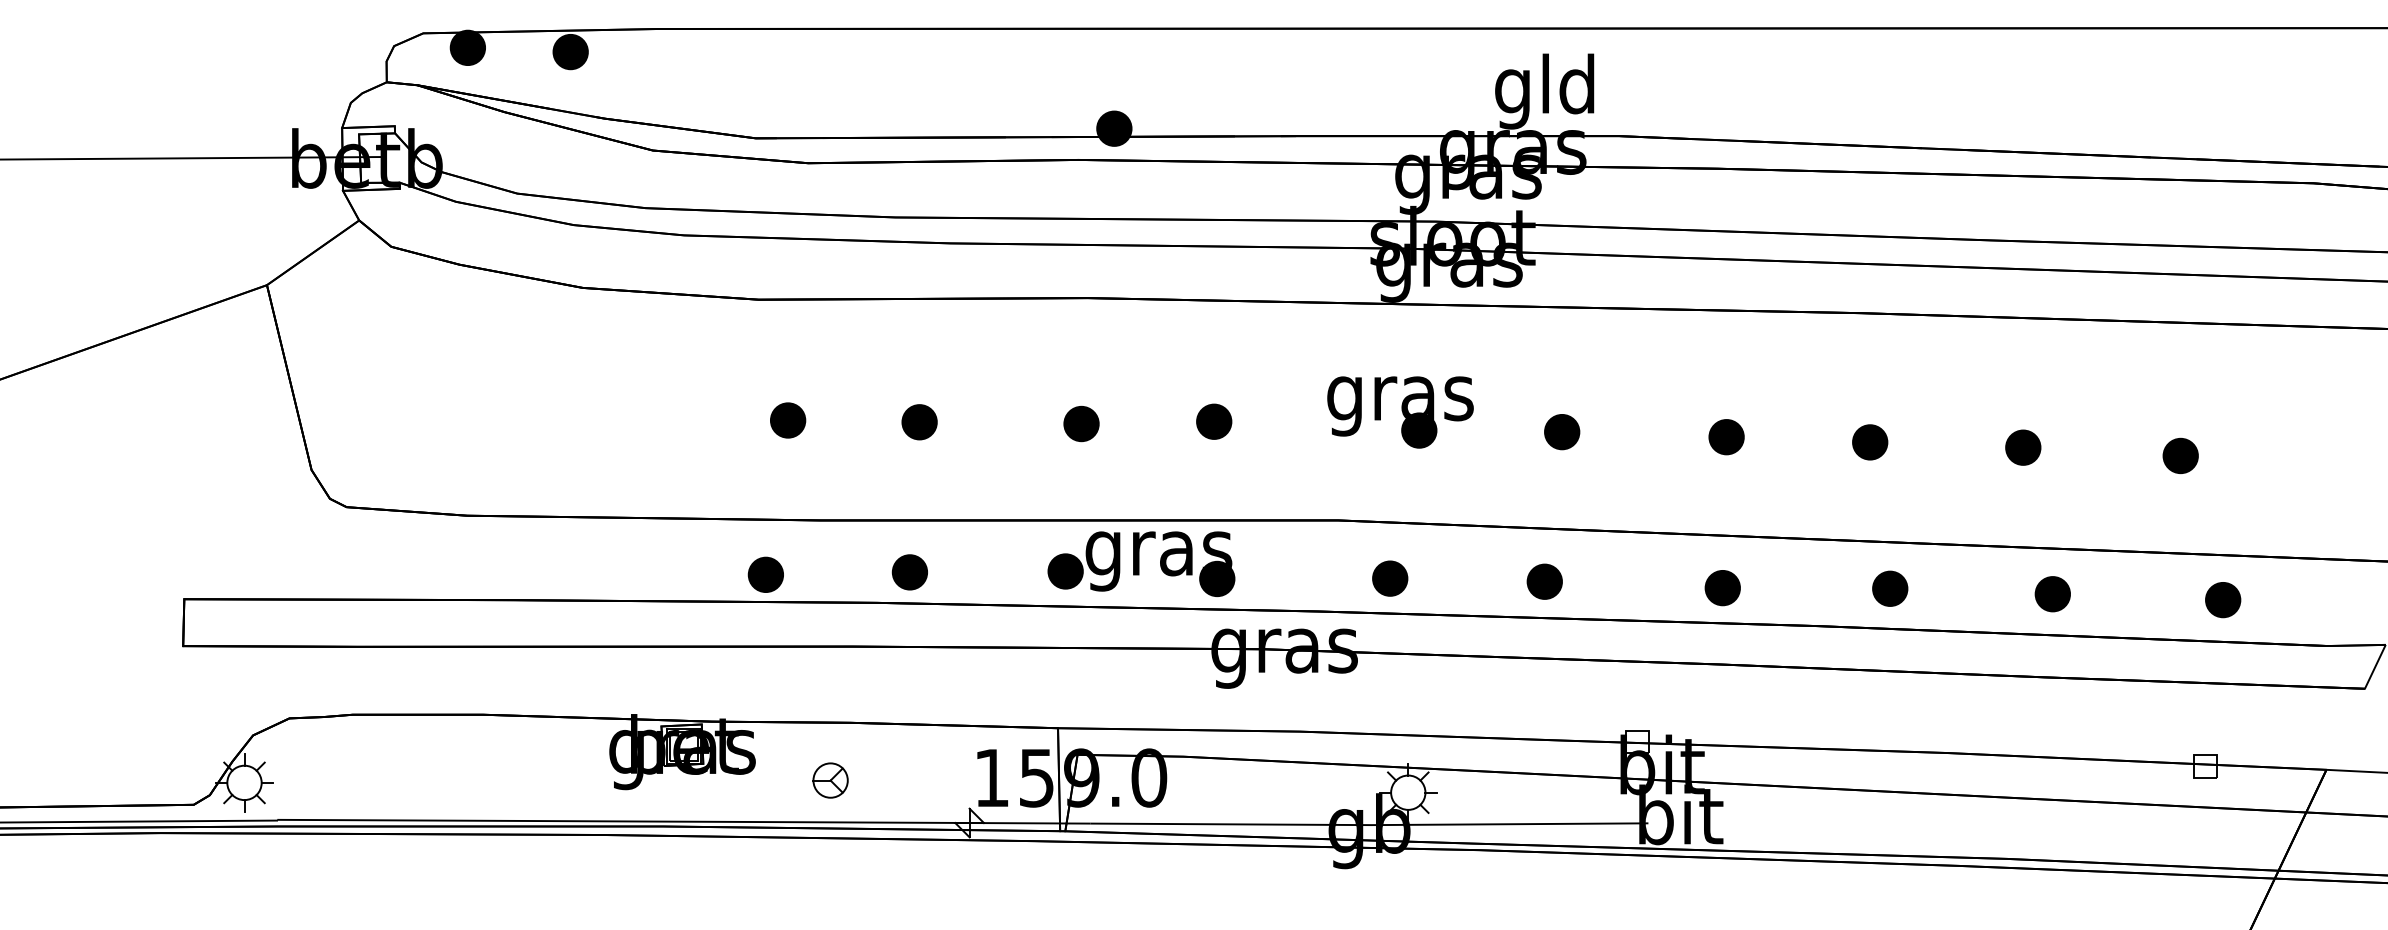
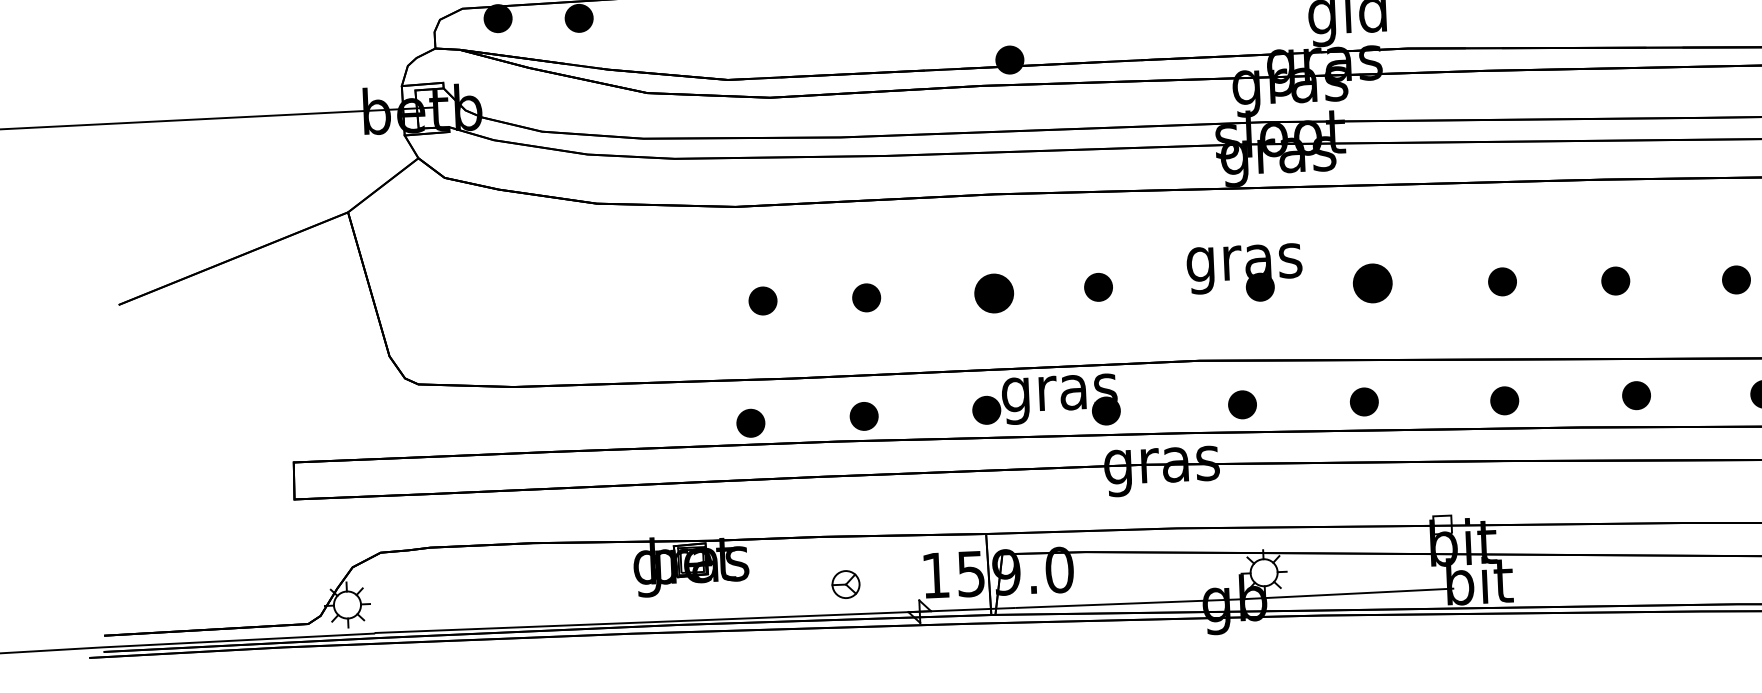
part: (1081, 424) -> (994, 294), size x1.4
part: (1562, 432) -> (1373, 283), size x1.4
part: (830, 780) -> (845, 584), moved

